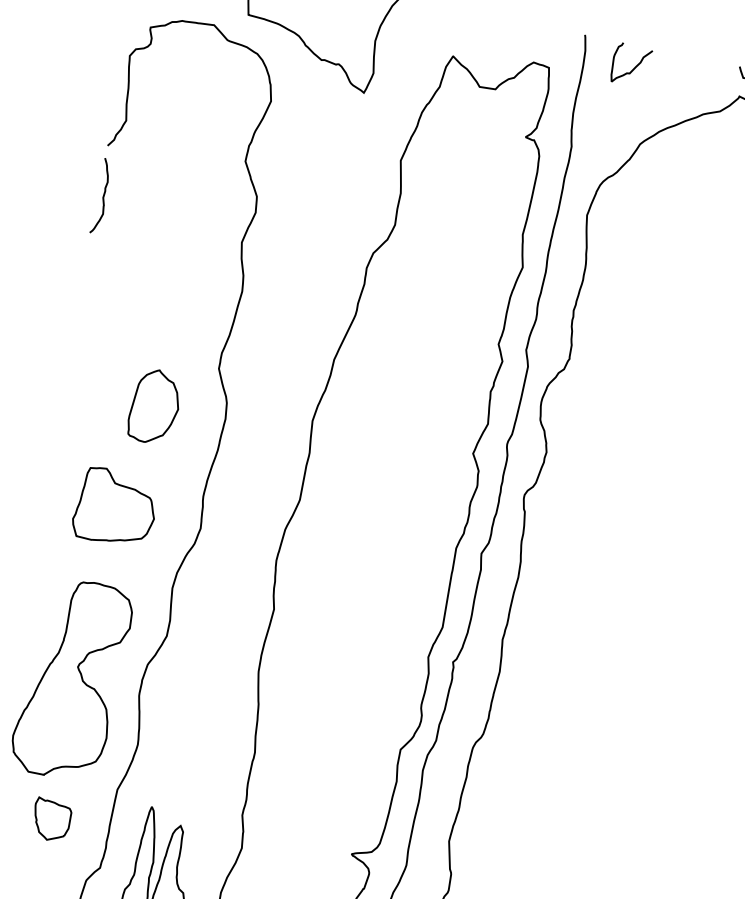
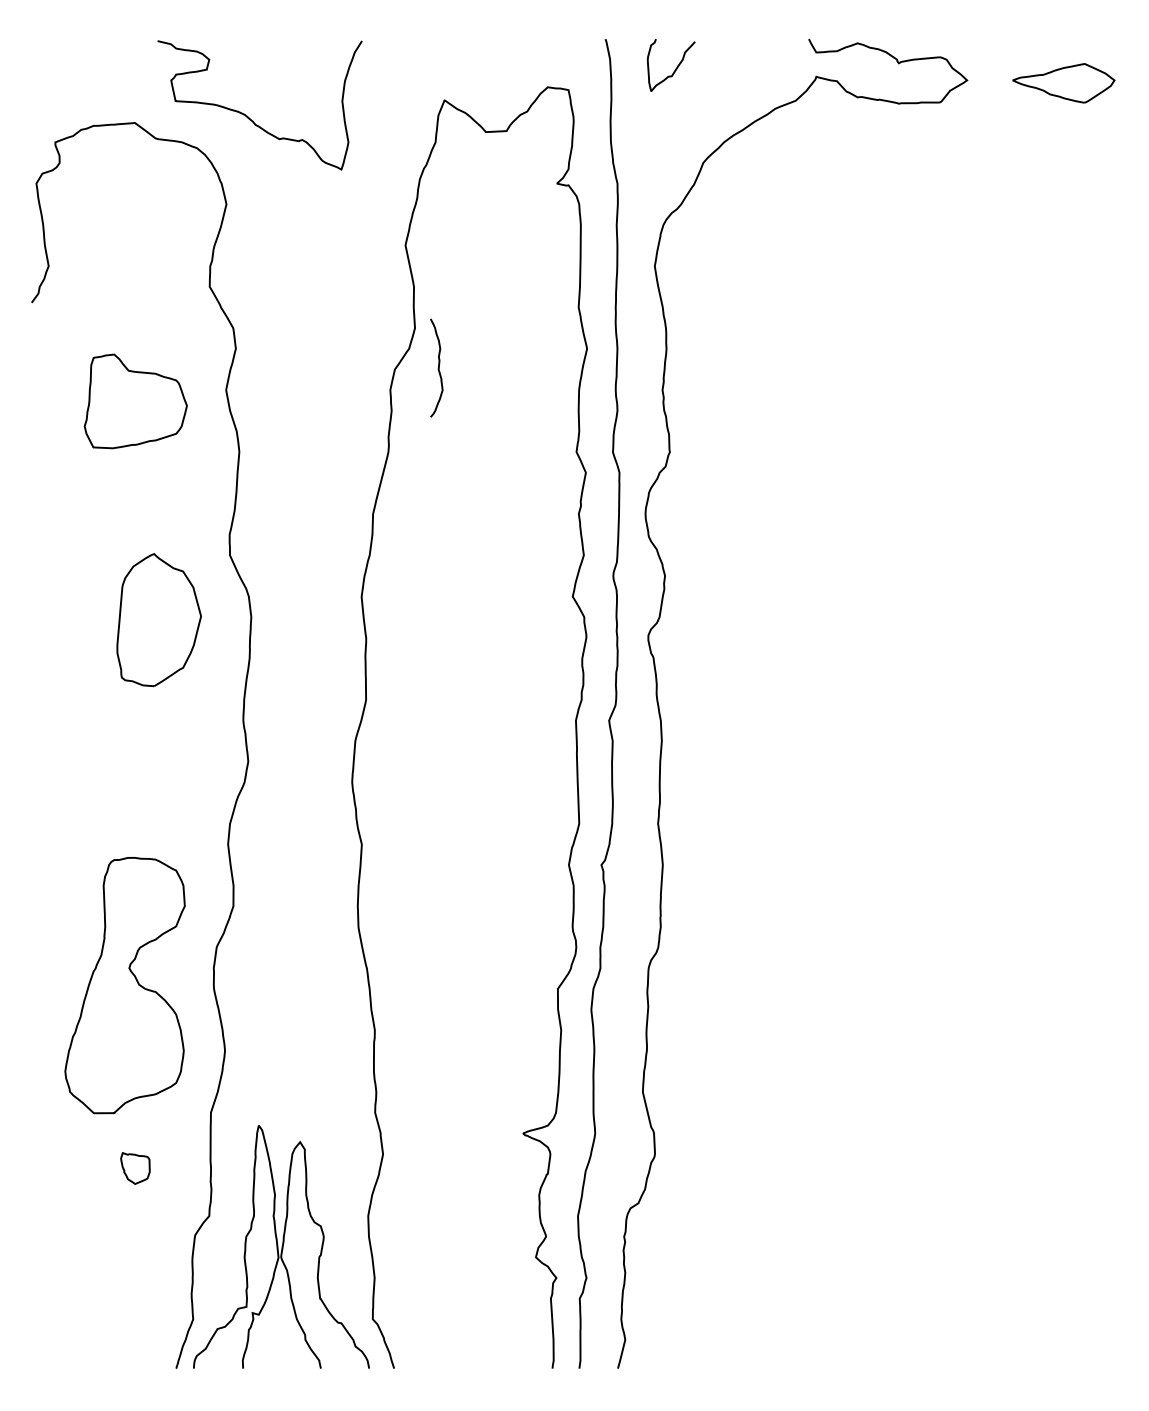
curve: (102, 196) -> (437, 368), moved
part: (154, 406) -> (158, 619), size x1.4
part: (115, 507) -> (135, 401), moved
part: (51, 820) -> (135, 1168), size x0.6

